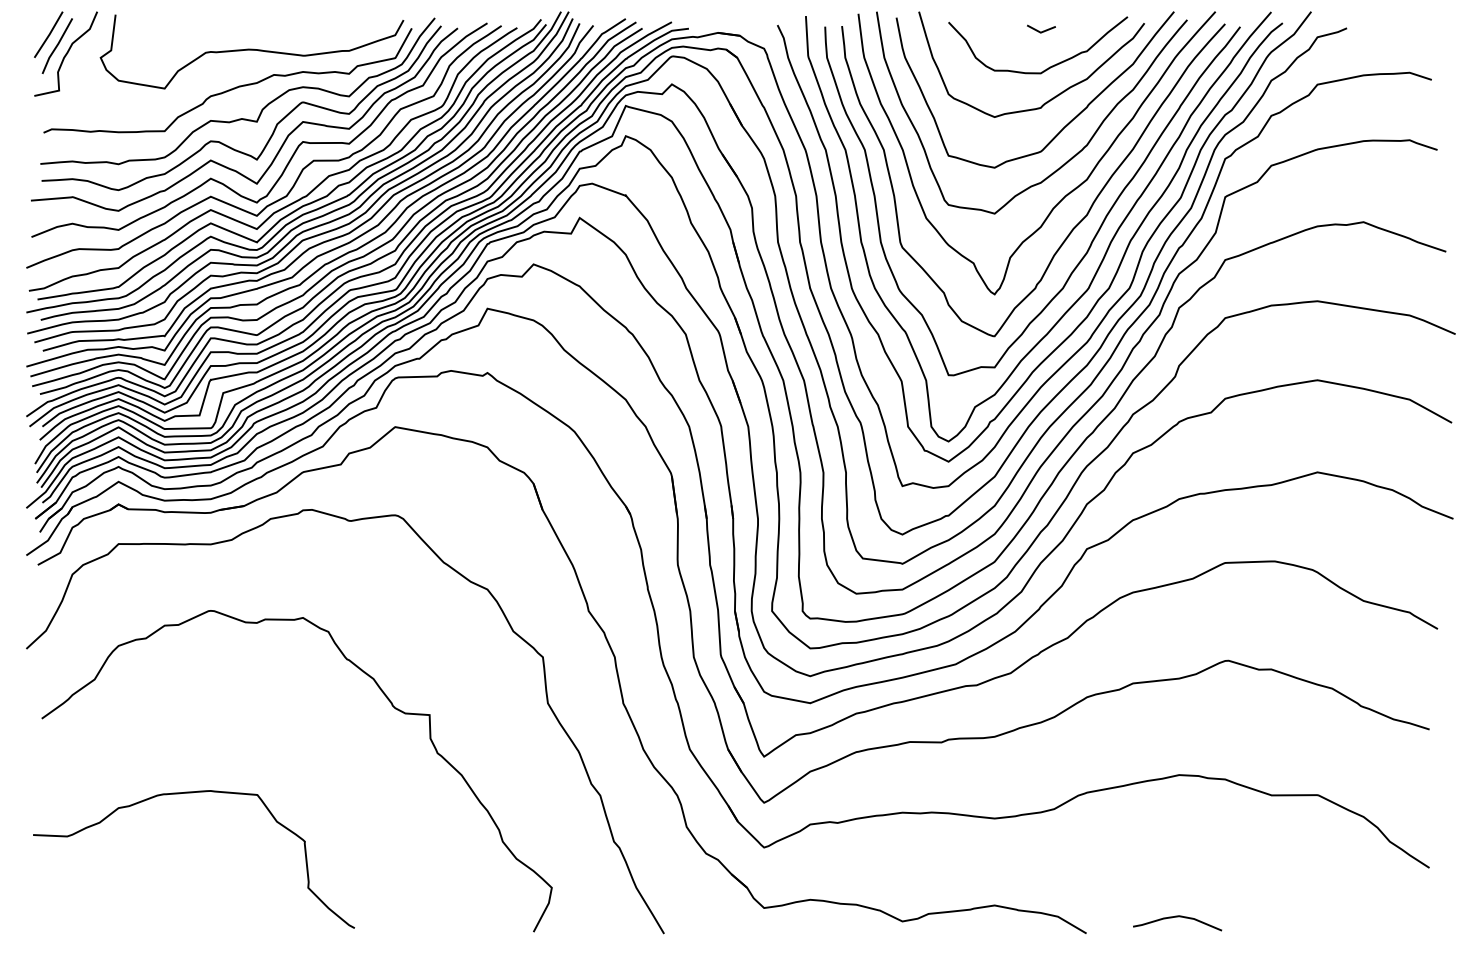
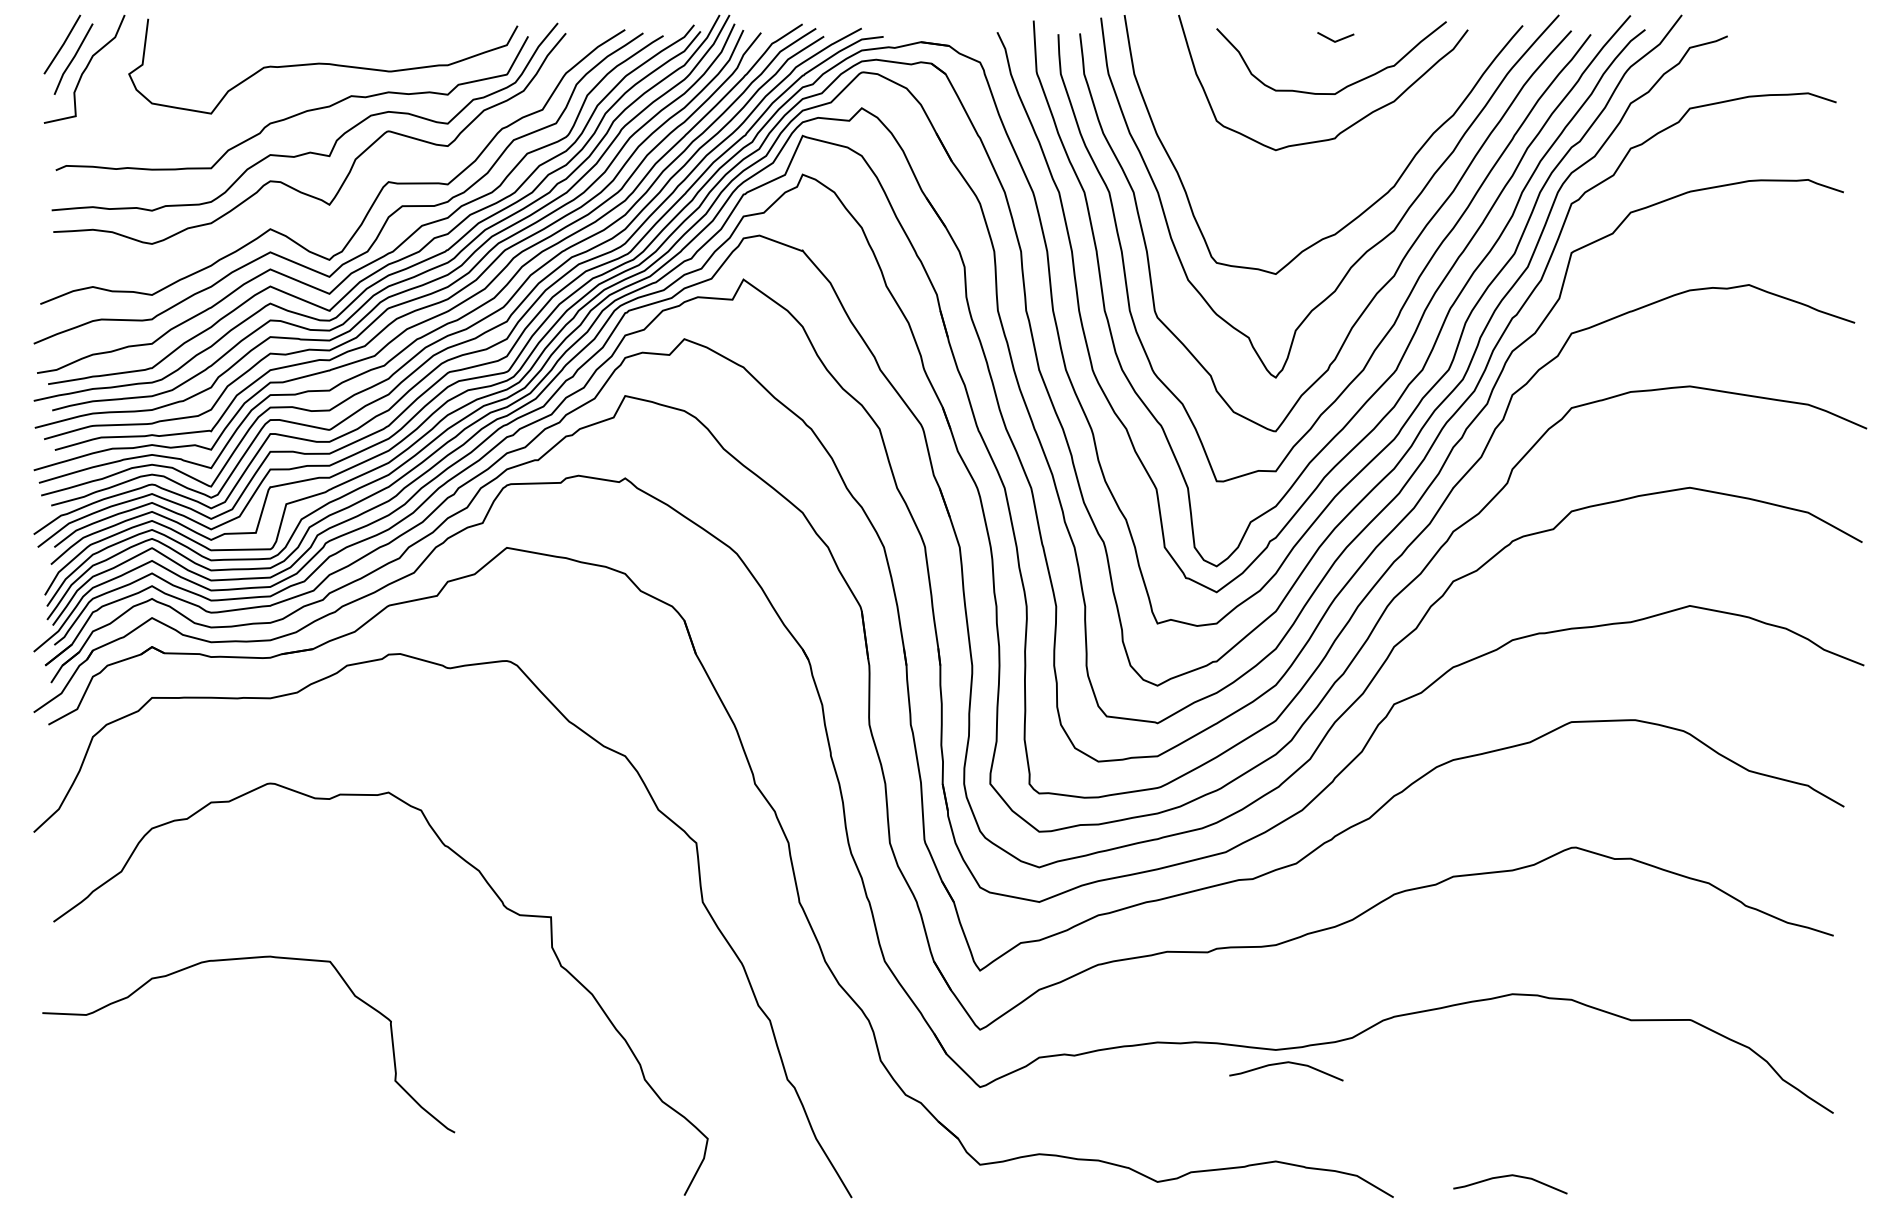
curve: (1068, 122) -> (1370, 157), removed
curve: (284, 140) -> (364, 180), removed
curve: (193, 793) -> (247, 959), moved
curve: (1003, 829) -> (1286, 1063), added

